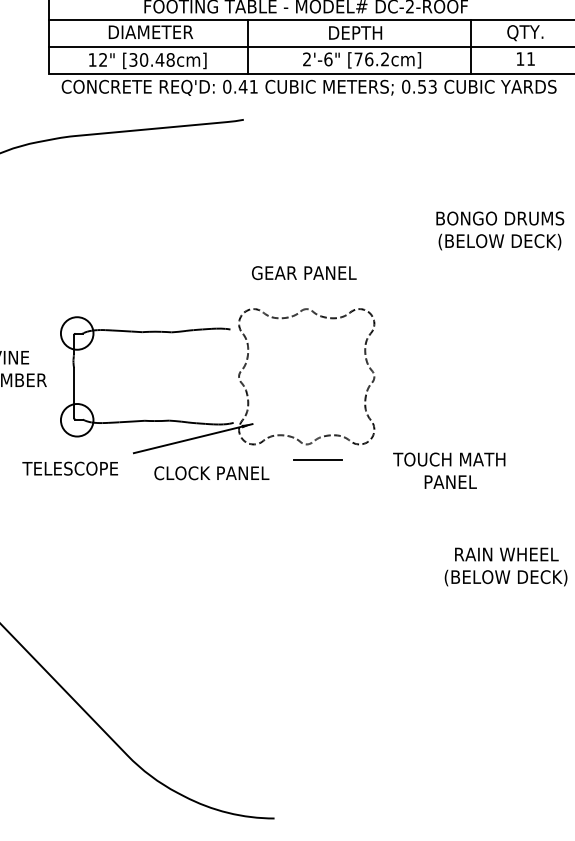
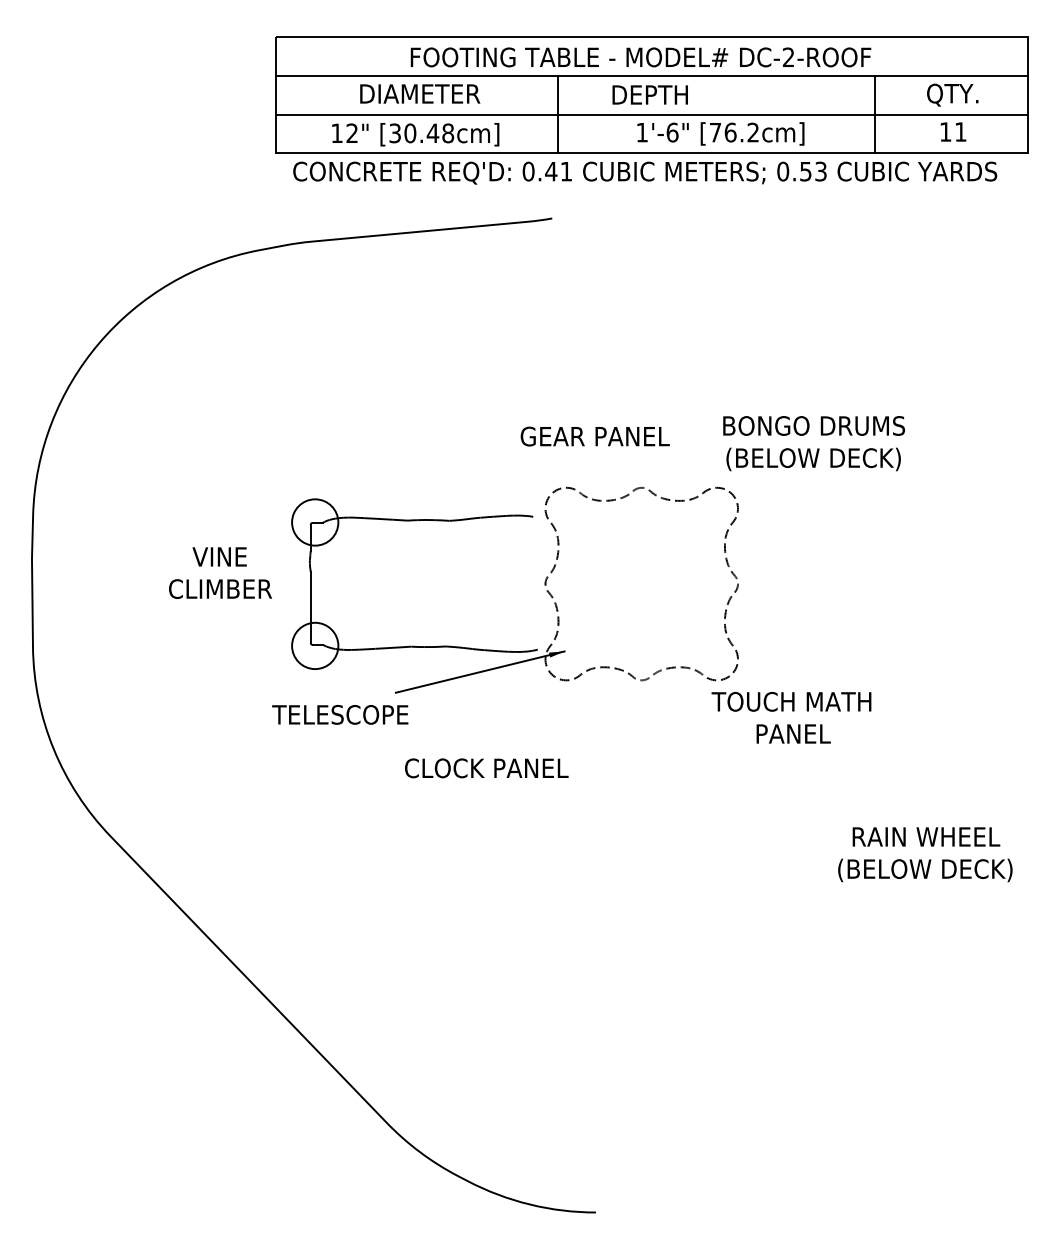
text: (355, 32) -> (649, 94), moved
text: (306, 59) -> (641, 132), 2'-6" -> 1'-6"
text: (500, 230) -> (814, 443), moved
text: (303, 273) -> (594, 436), moved
line: (317, 460) -> (657, 702), removed
text: (70, 468) -> (340, 714), moved
text: (449, 470) -> (791, 717), moved
text: (211, 473) -> (486, 768), moved

